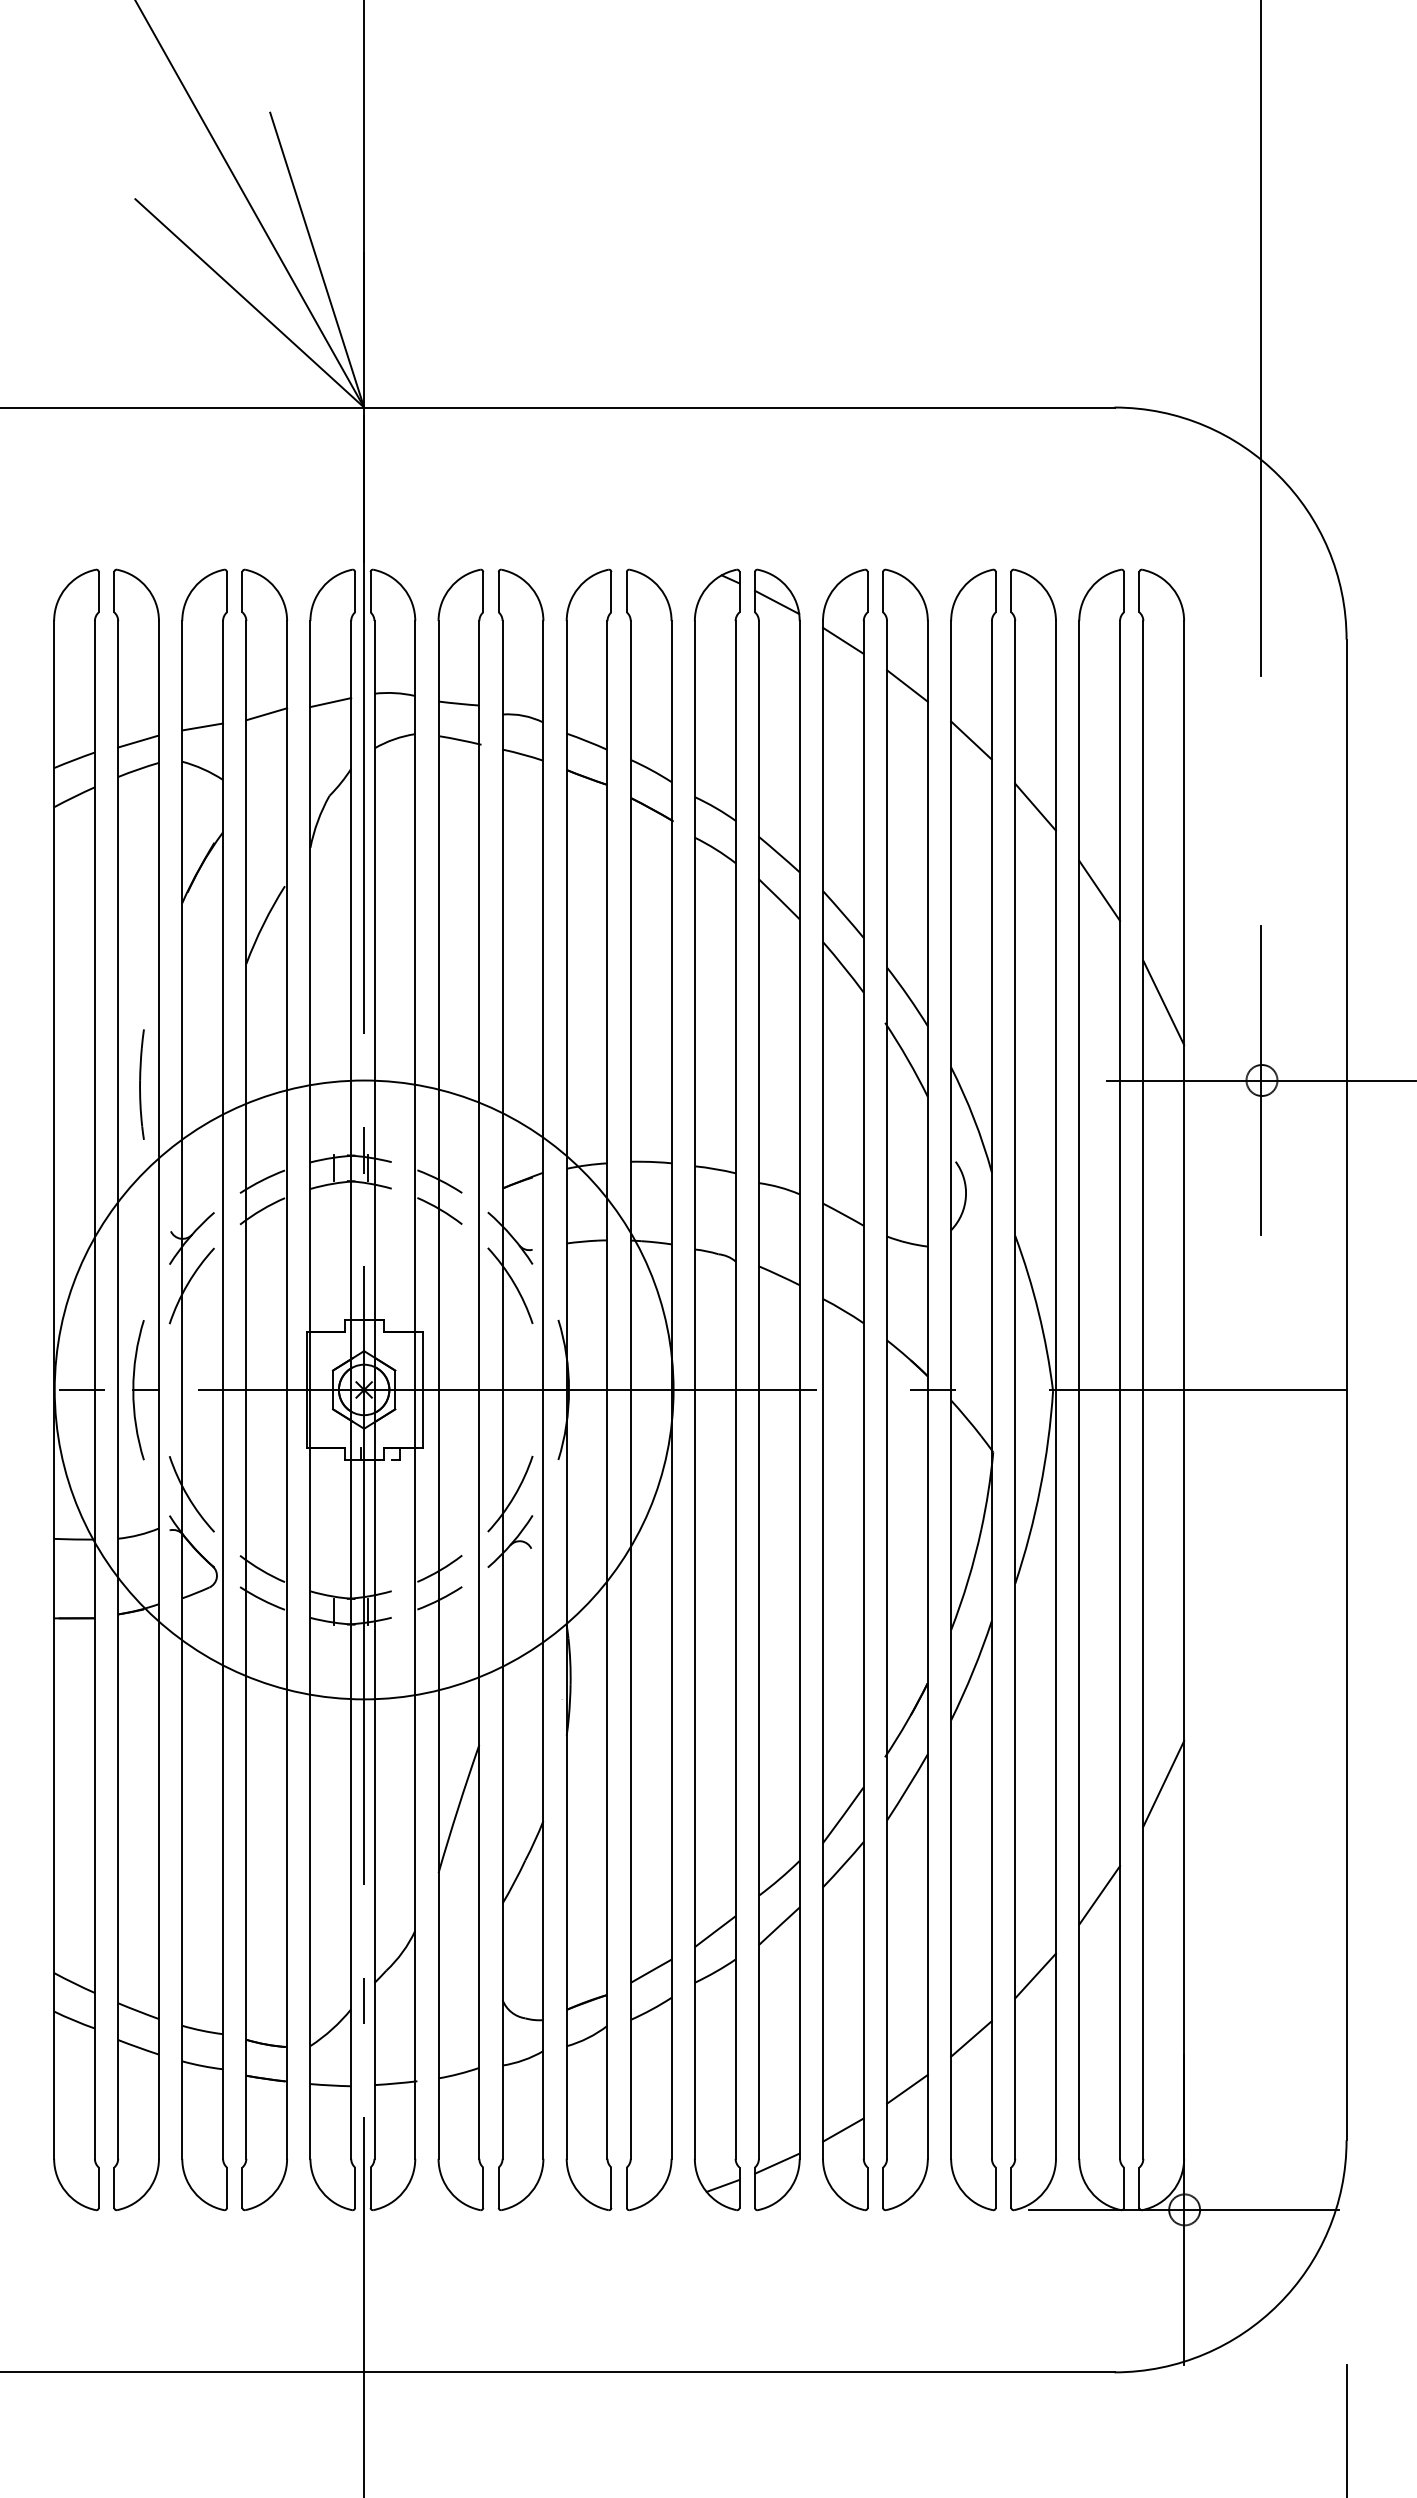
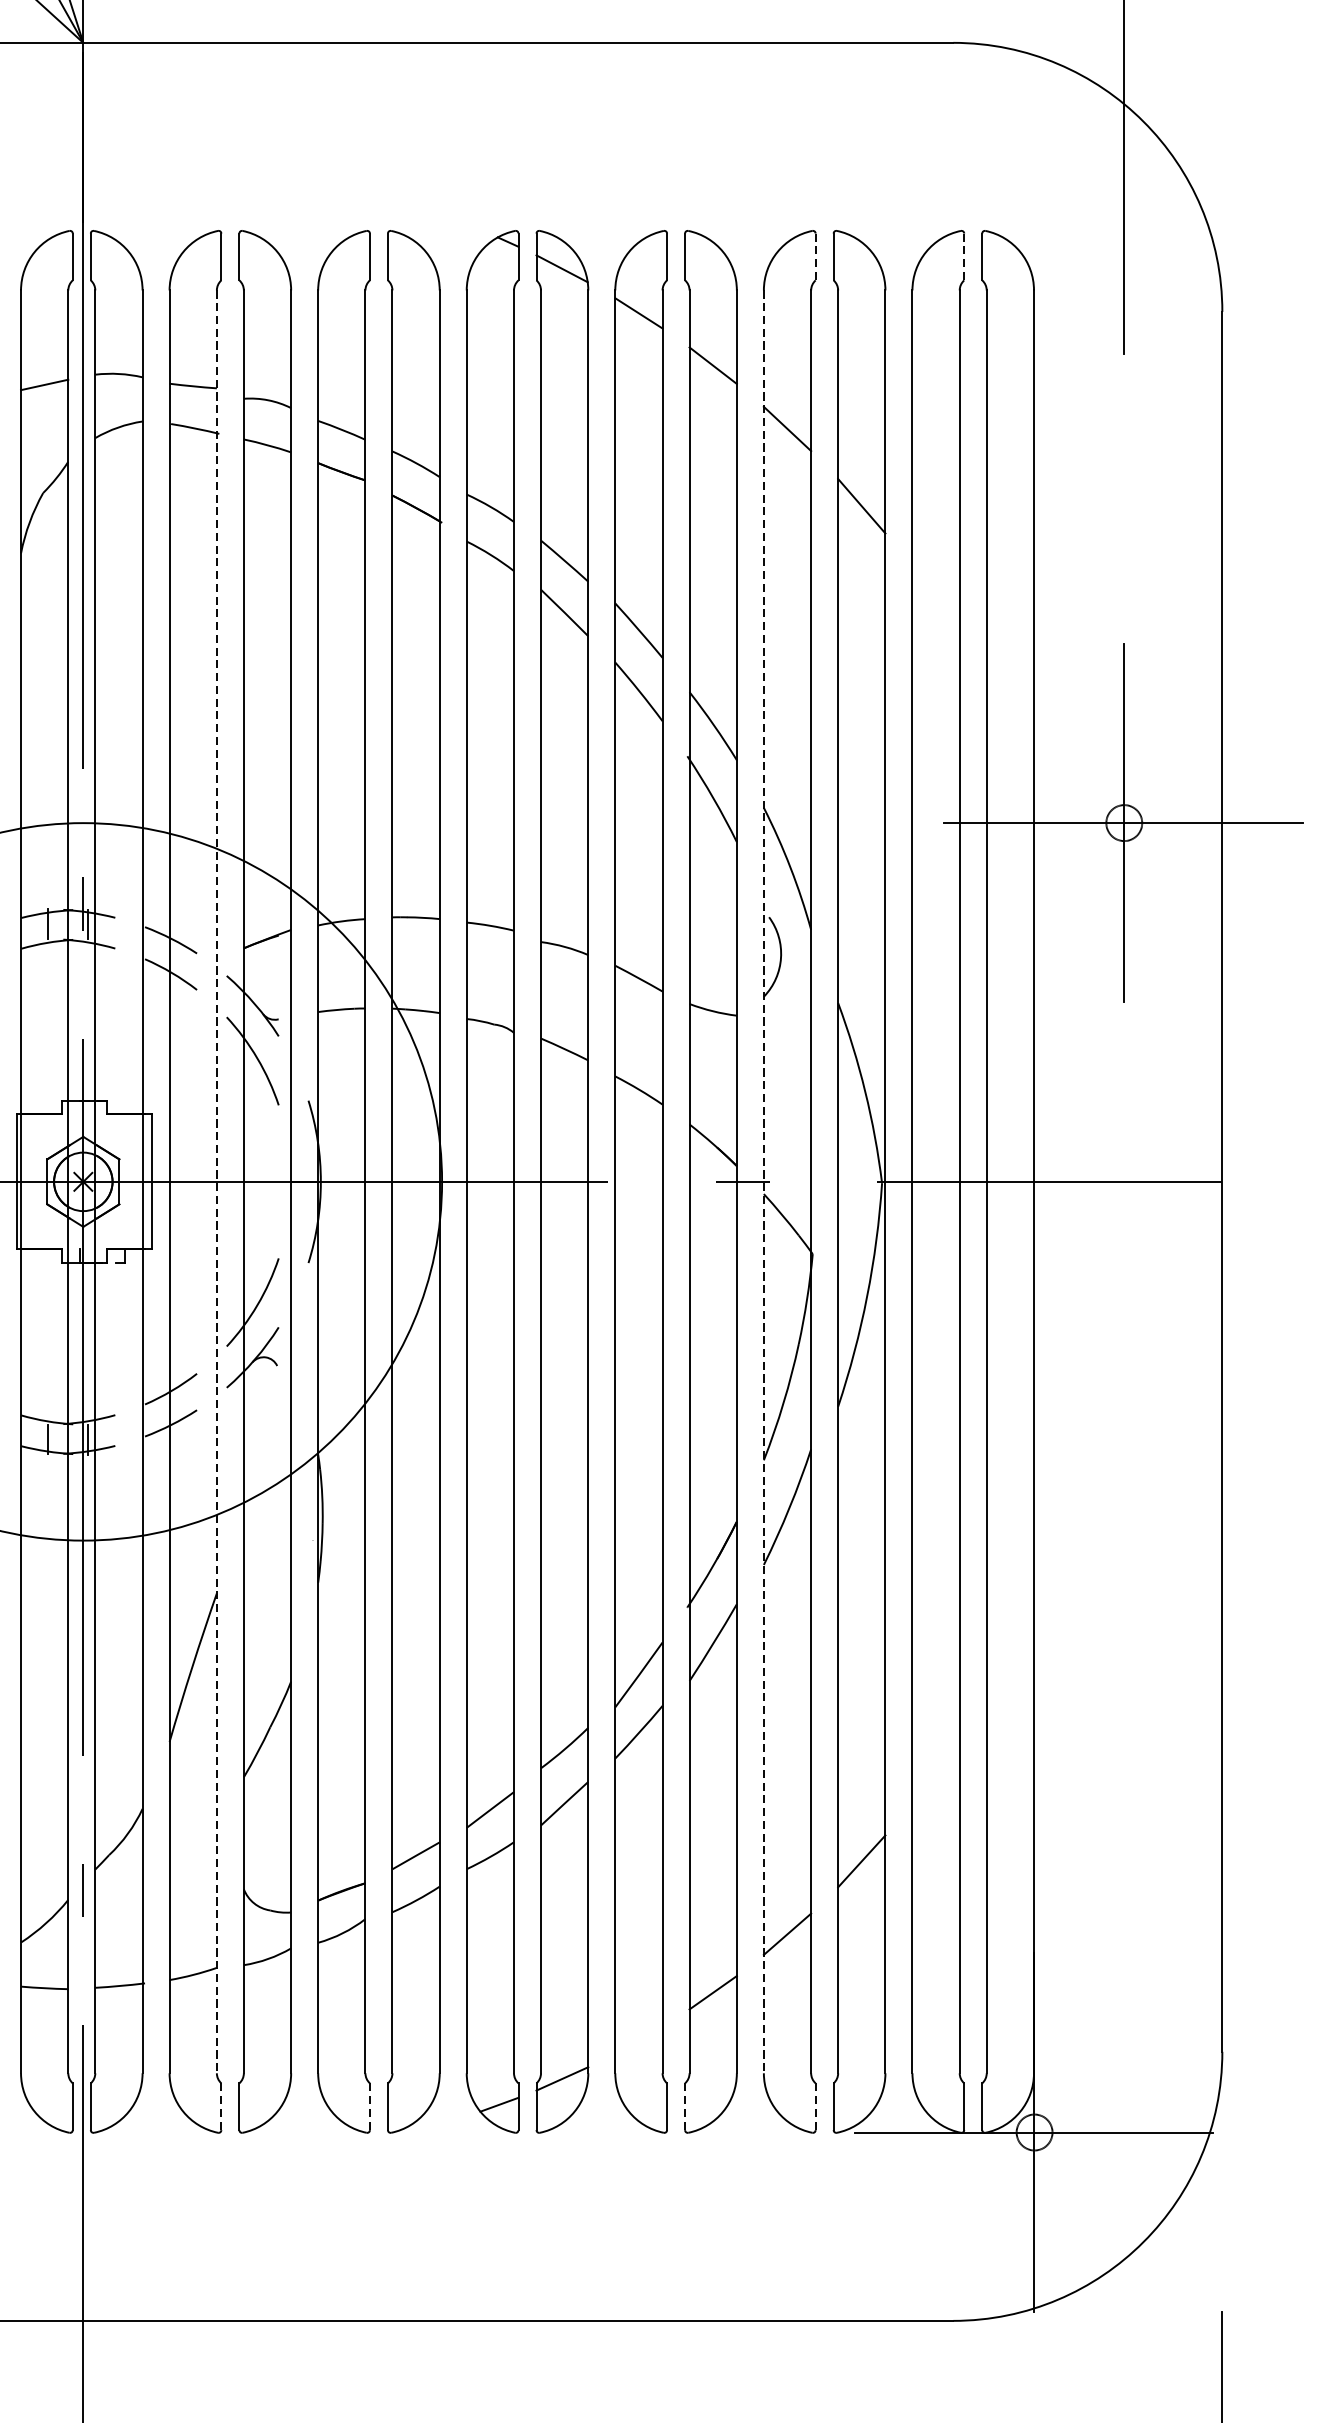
line: (995, 592) -> (815, 257), solid -> dashed
line: (1123, 592) -> (963, 257), solid -> dashed
line: (1099, 890) -> (935, 602), removed
line: (1163, 1002) -> (1010, 732), removed
line: (479, 1389) -> (217, 1181), solid -> dashed
line: (951, 1389) -> (764, 1181), solid -> dashed
line: (1163, 1783) -> (1010, 1638), removed
line: (1099, 1895) -> (935, 1768), removed
line: (843, 2129) -> (639, 2039), removed
line: (483, 2188) -> (221, 2107), solid -> dashed
line: (611, 2188) -> (370, 2107), solid -> dashed
line: (883, 2188) -> (685, 2107), solid -> dashed
line: (995, 2188) -> (815, 2107), solid -> dashed

